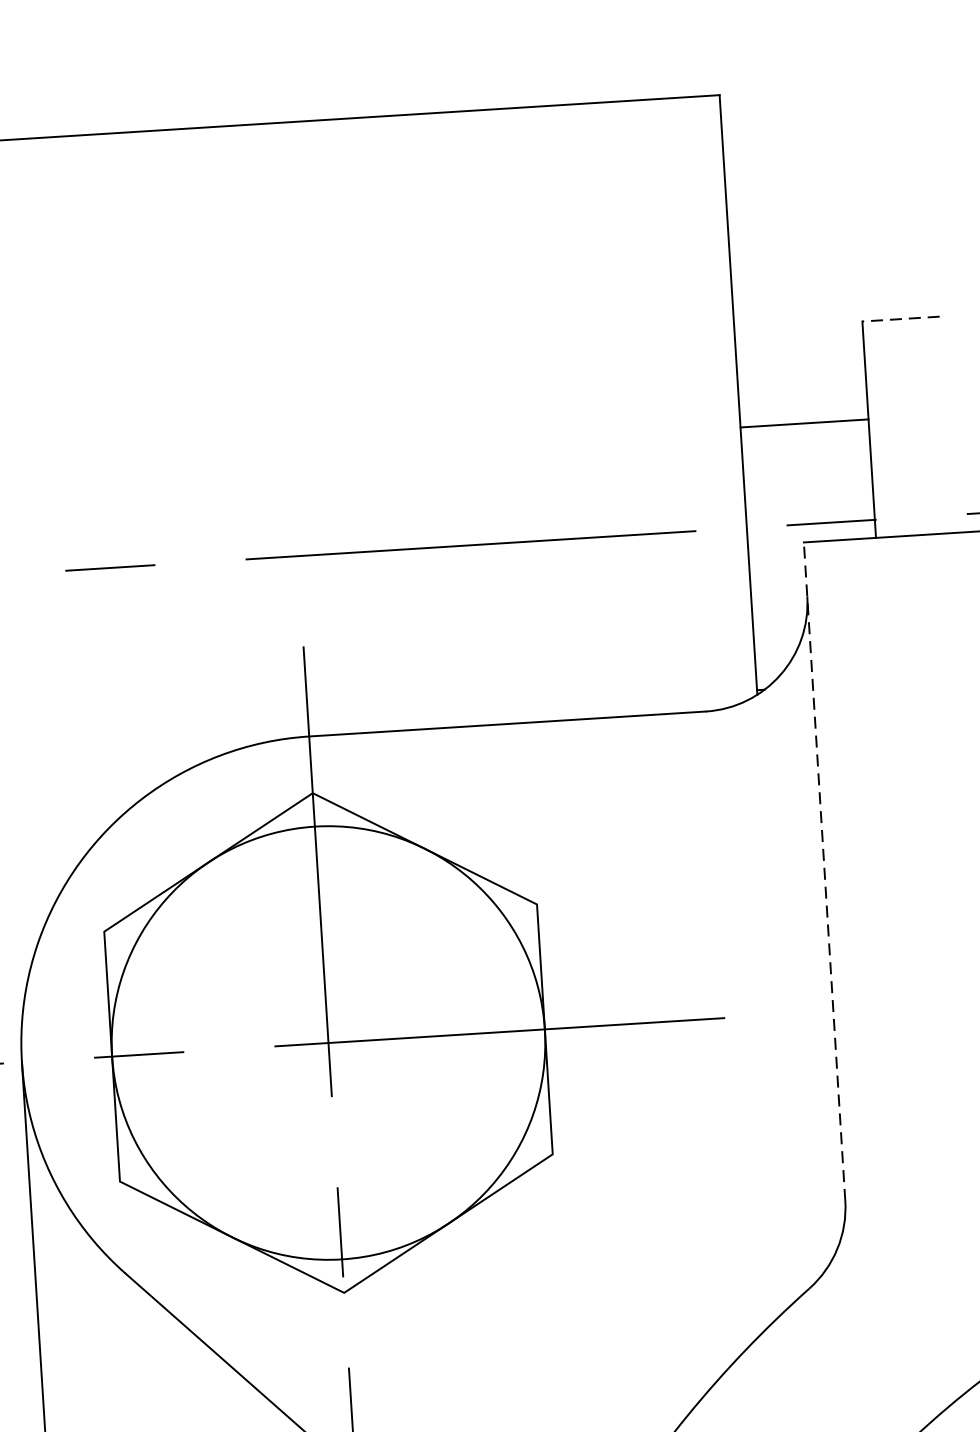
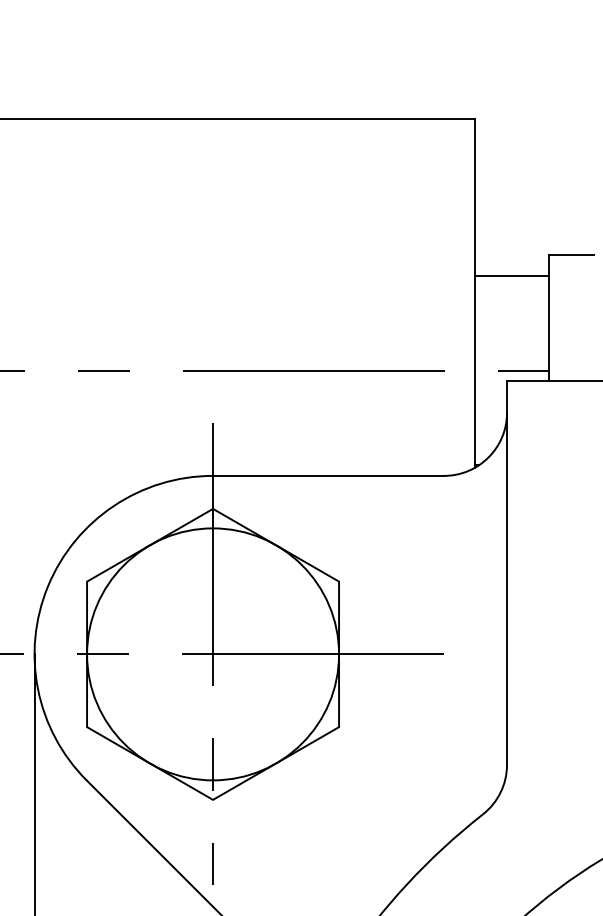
line: (900, 319) -> (571, 255), dashed -> solid
line: (804, 423) -> (511, 276), moved
line: (825, 872) -> (507, 573), dashed -> solid

